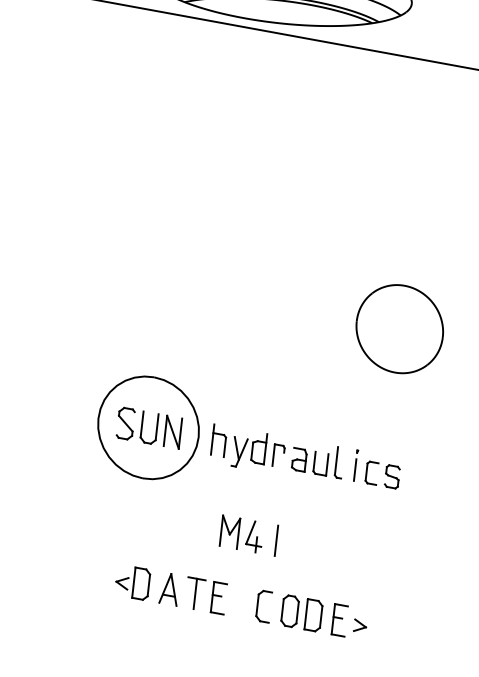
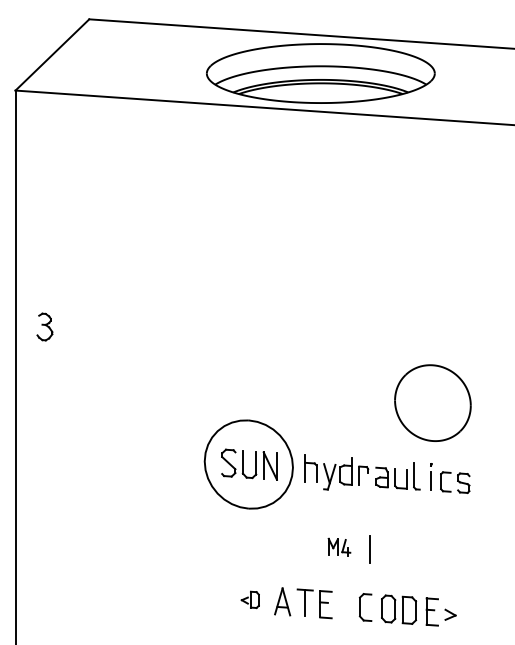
part: (399, 328) -> (432, 402), moved
part: (241, 534) -> (339, 547), size x0.6
part: (133, 582) -> (250, 599), size x0.6

